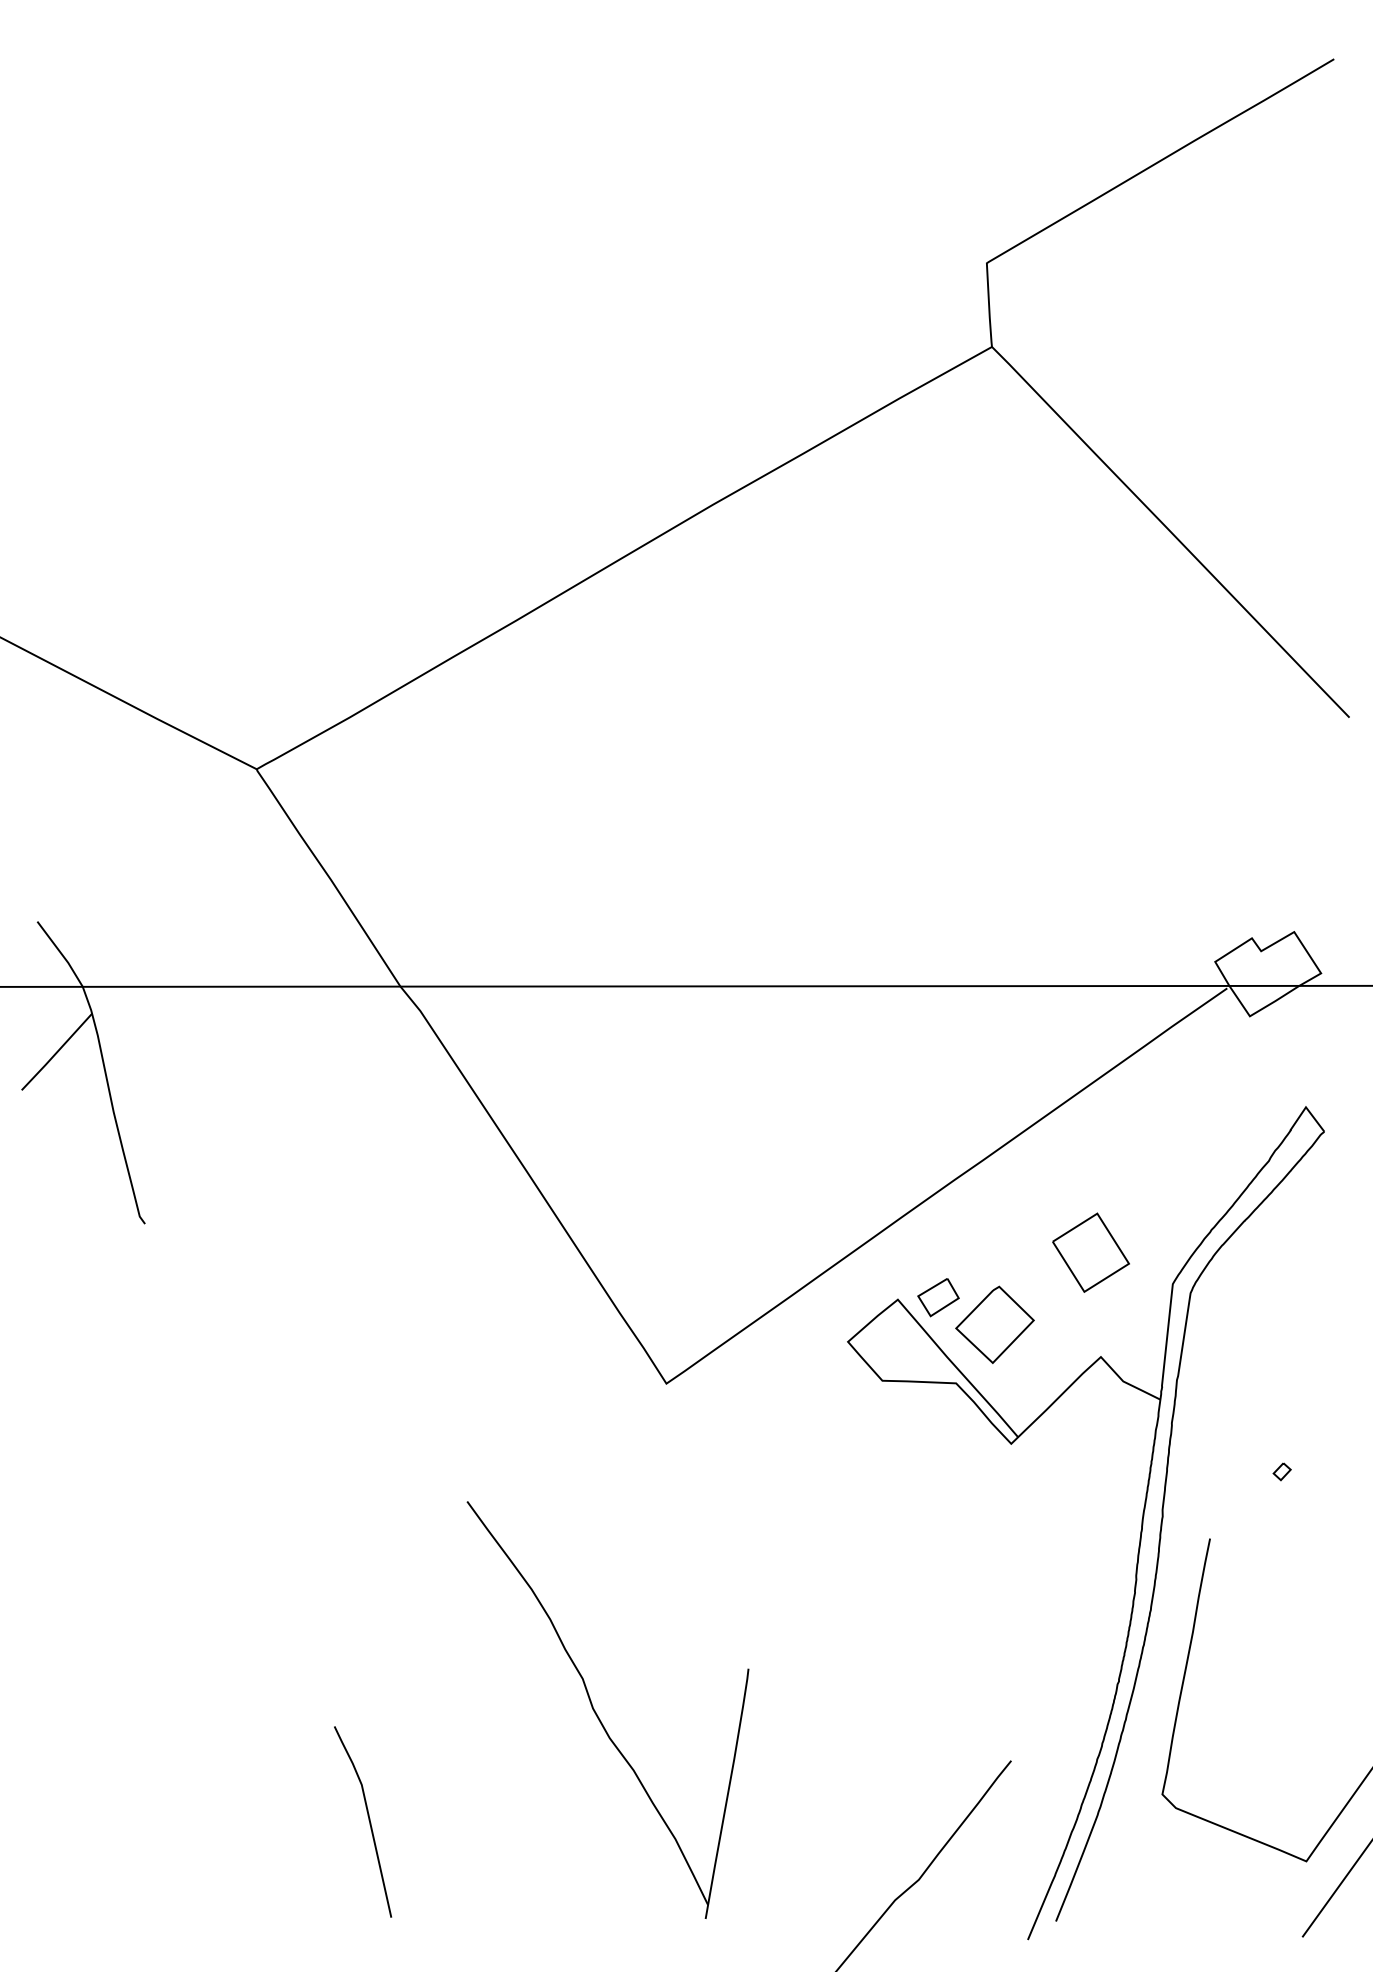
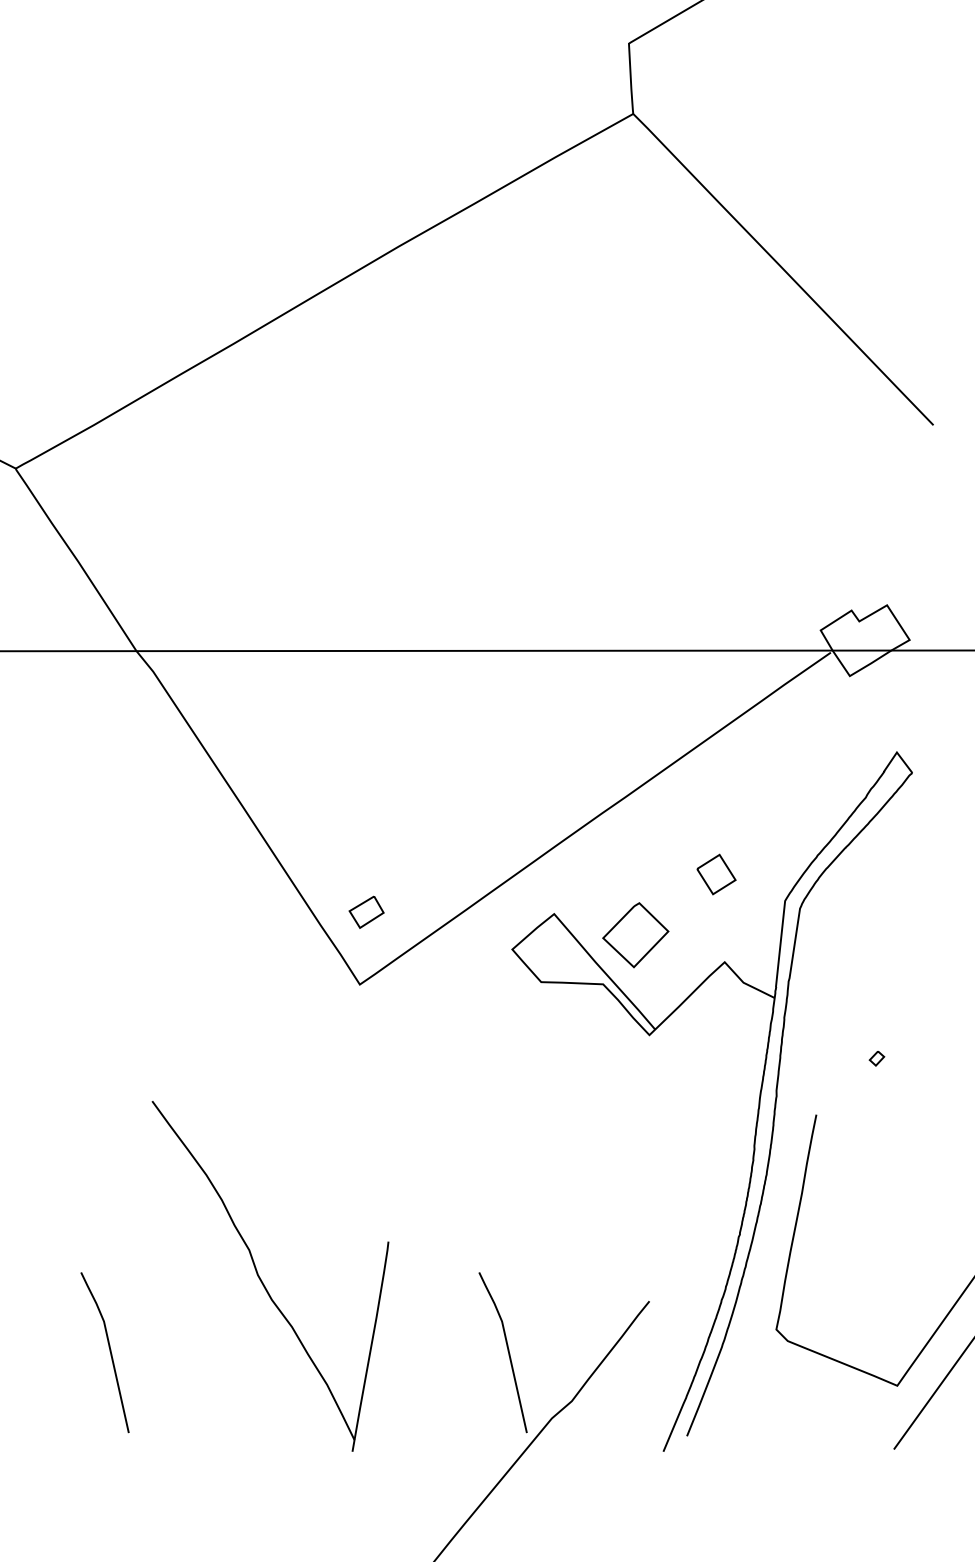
part: (1090, 1252) -> (715, 874), size x0.6
part: (938, 1297) -> (366, 912), moved
part: (597, 1714) -> (261, 1280), moved
curve: (842, 1820) -> (507, 1351), added

